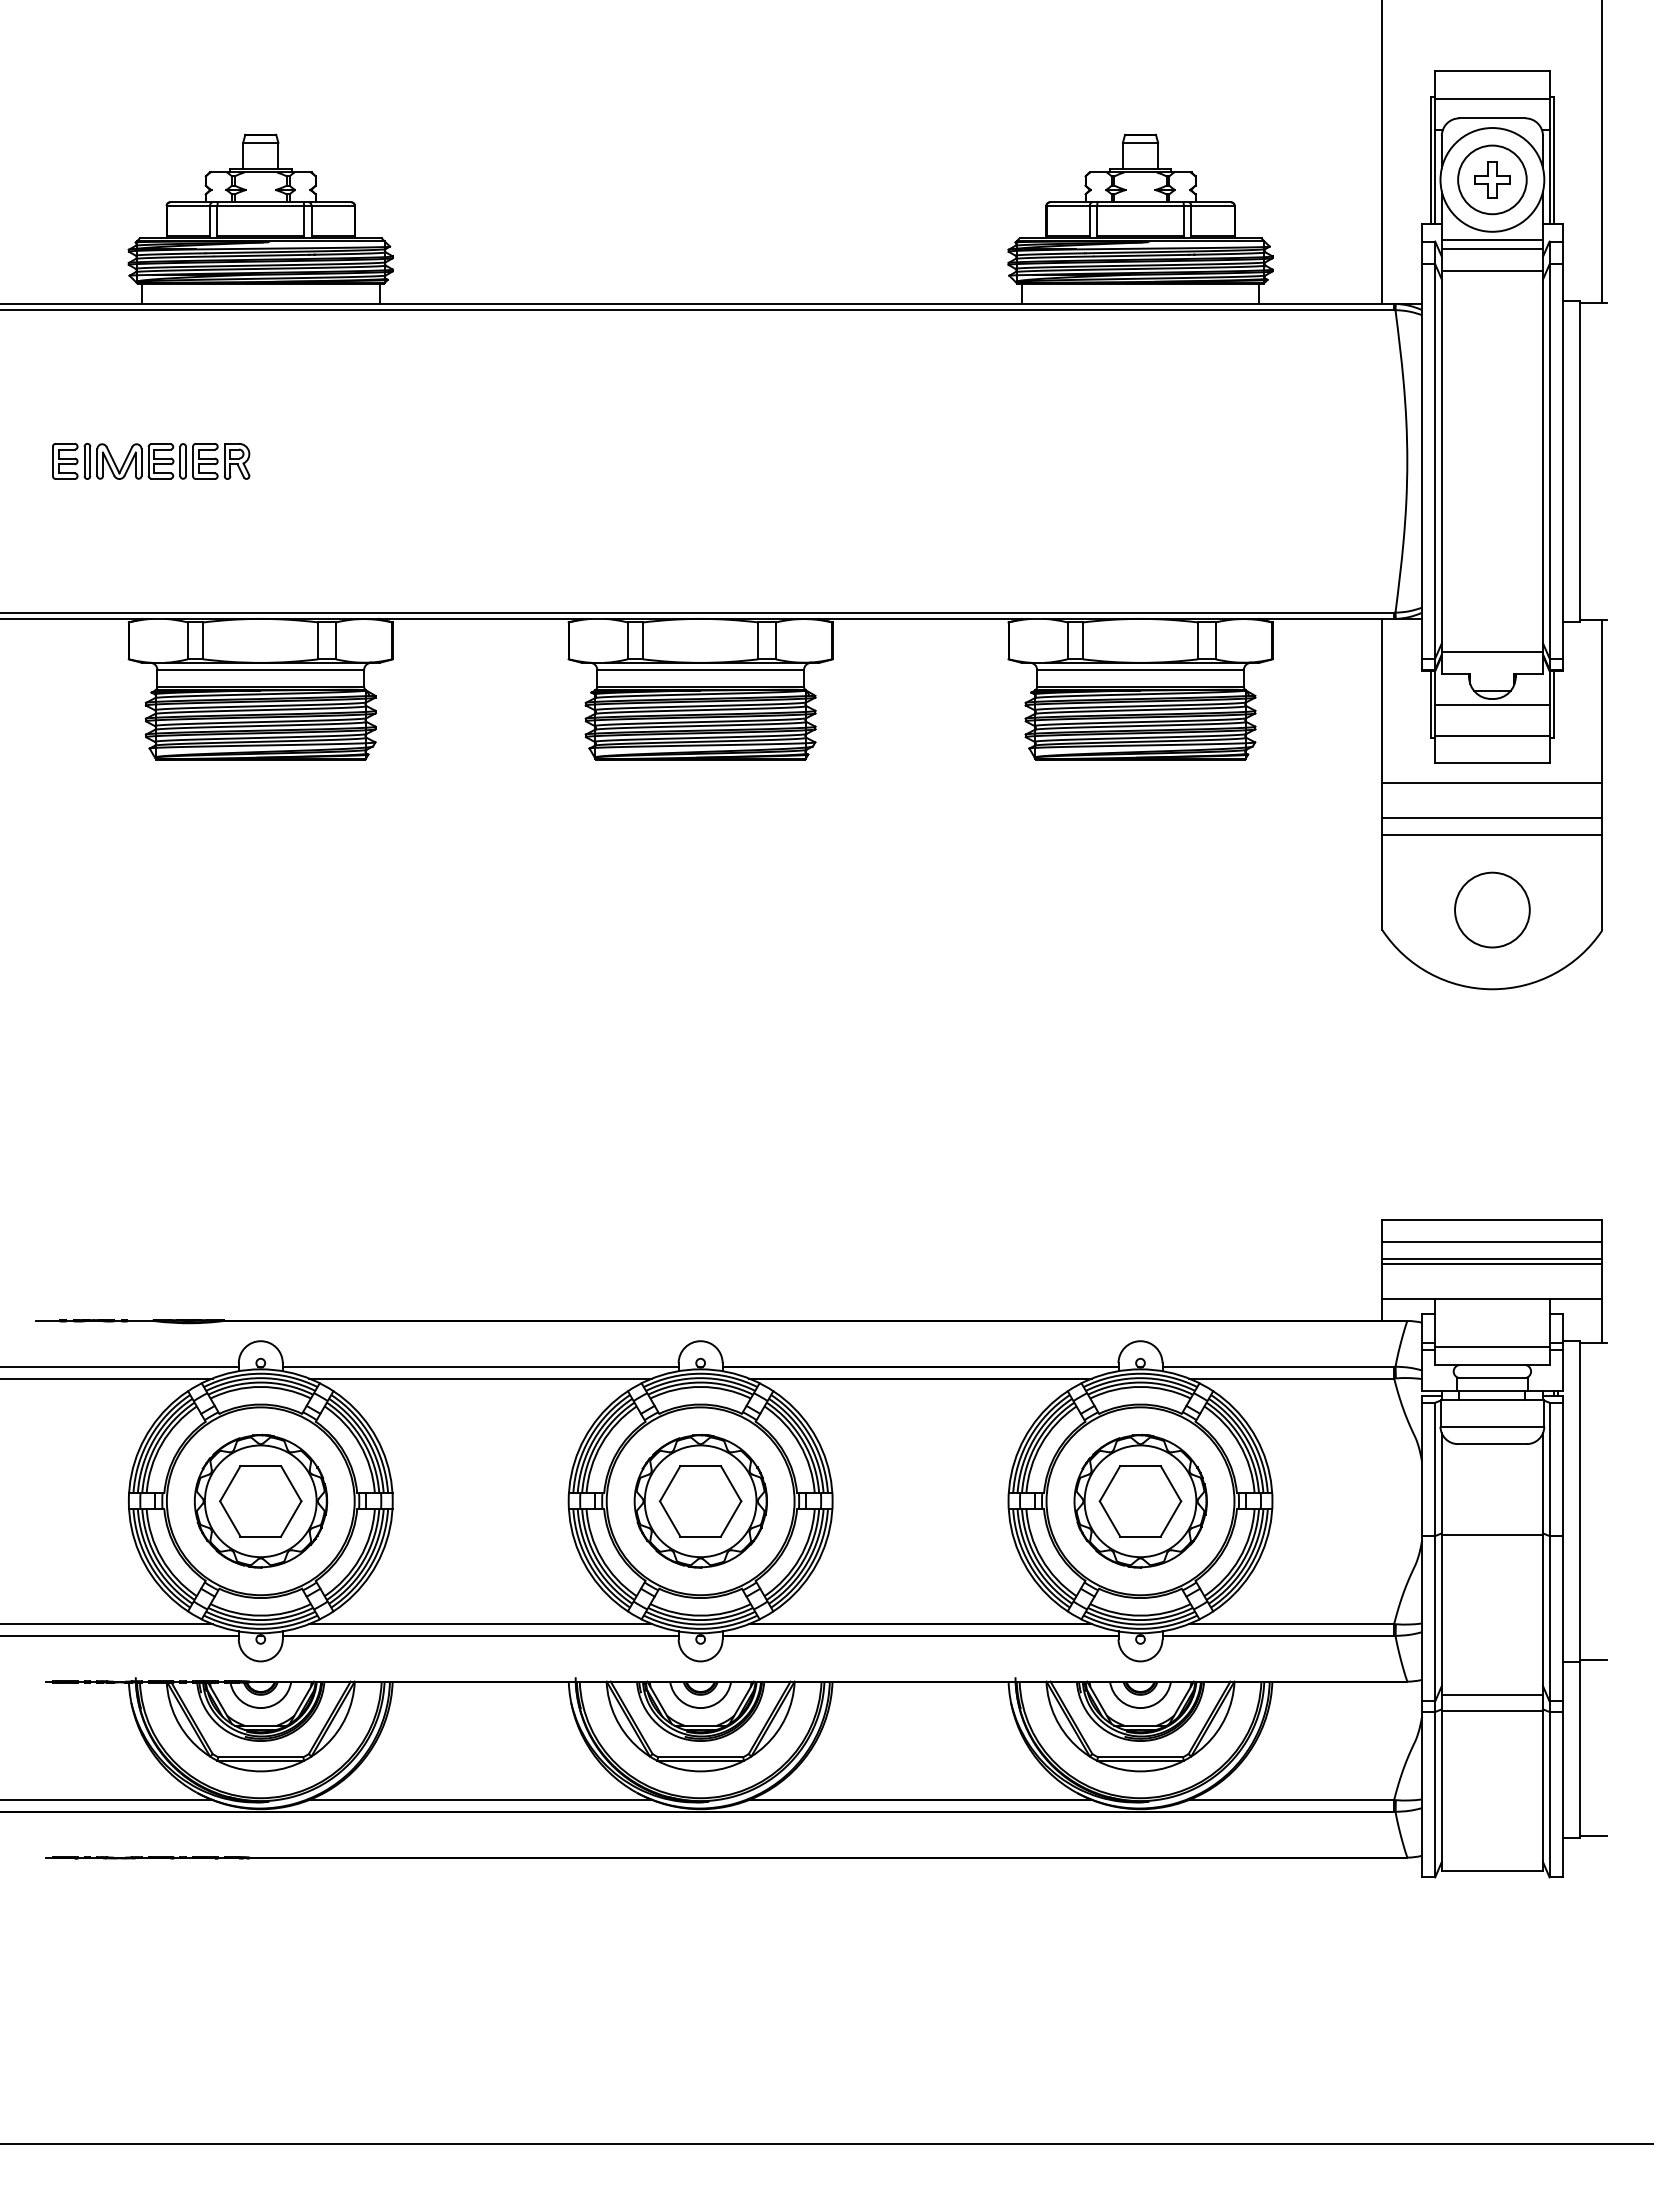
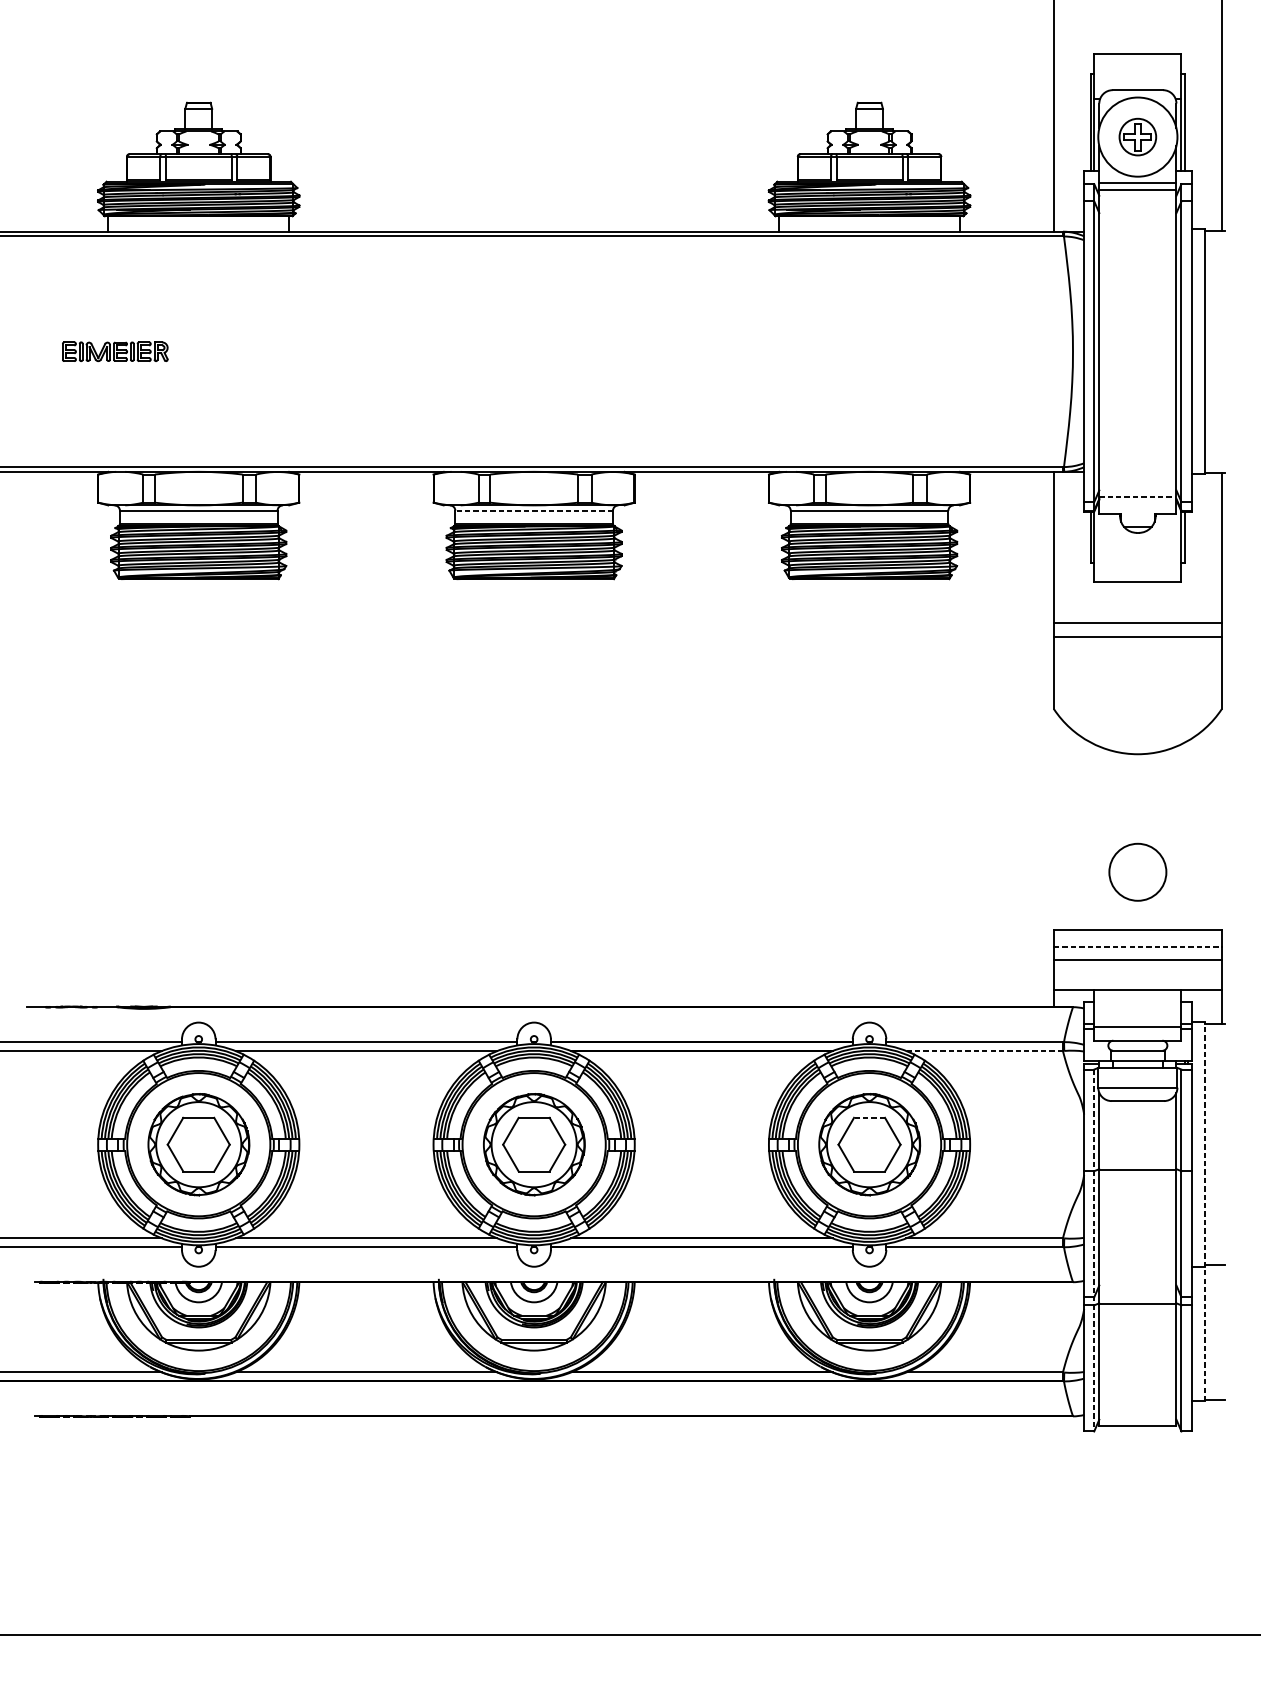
line: (1492, 99) -> (1137, 75), removed
circle: (1492, 179) -> (1137, 136), size x0.7
line: (1492, 270) -> (1137, 206), removed
part: (151, 461) -> (115, 351), size x0.7
line: (1492, 652) -> (1137, 497), solid -> dashed
line: (700, 669) -> (534, 510), solid -> dashed
line: (1492, 705) -> (1137, 537), removed
line: (1492, 735) -> (1137, 560), removed
line: (1492, 782) -> (1137, 596), removed
circle: (1492, 909) -> (1137, 871), moved
line: (1492, 1241) -> (1137, 946), solid -> dashed
line: (1492, 1263) -> (1137, 963), removed
line: (1291, 1378) -> (984, 1051), solid -> dashed
line: (1140, 1466) -> (869, 1118), solid -> dashed
line: (1580, 1589) -> (1205, 1211), solid -> dashed
line: (1435, 1640) -> (1094, 1250), solid -> dashed
line: (1491, 1694) -> (1137, 1291), removed

